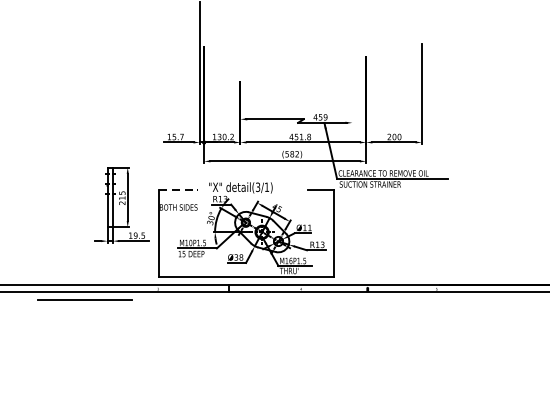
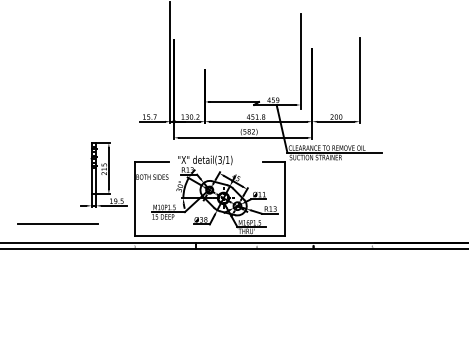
line: (352, 70) -> (300, 60), added
line: (178, 190) -> (152, 162), dashed -> solid
line: (85, 299) -> (57, 223), moved

